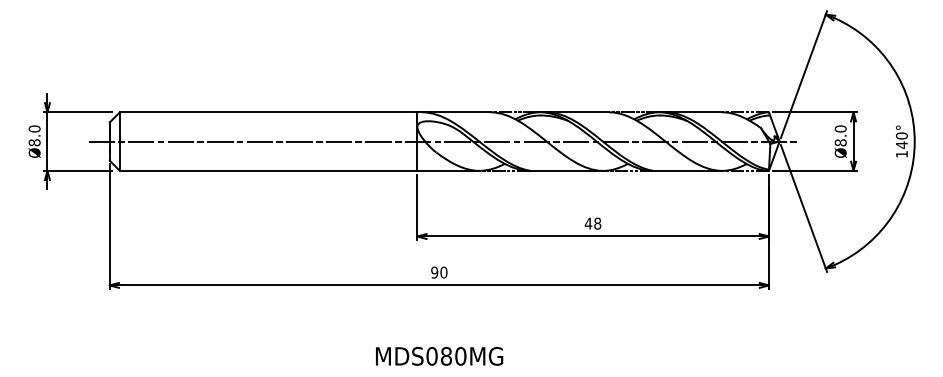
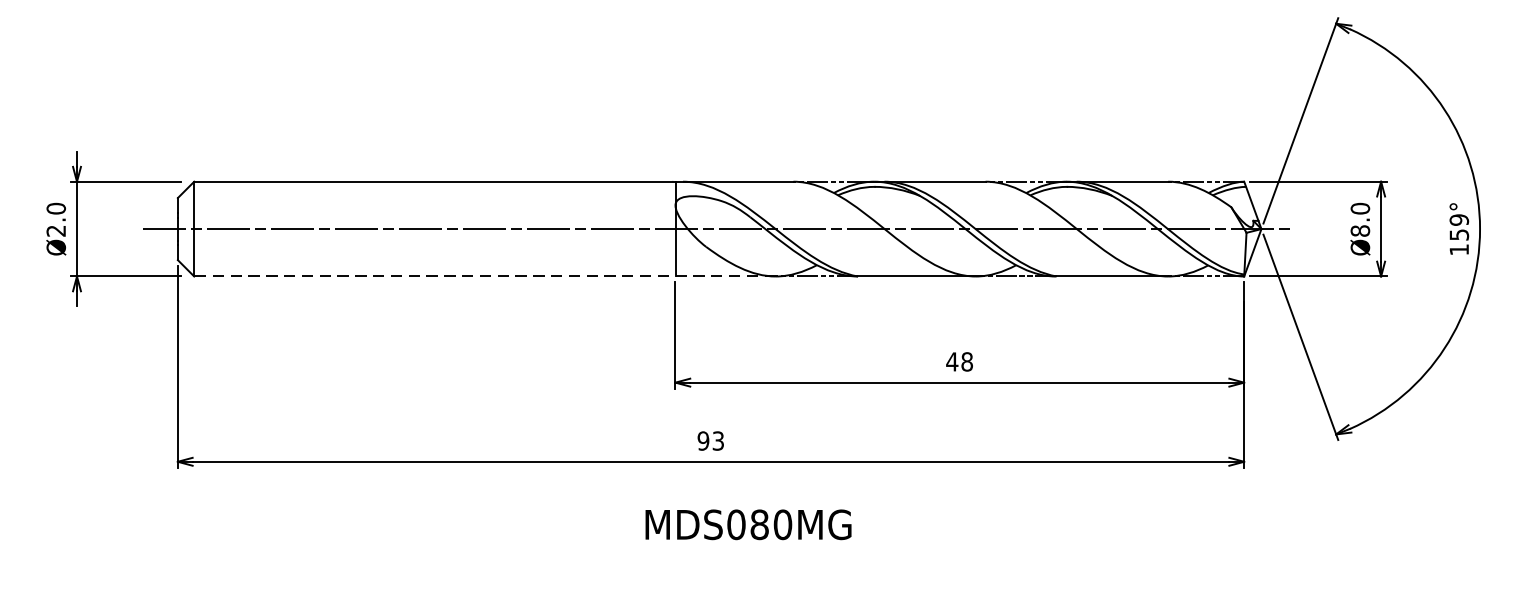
text: (901, 140) -> (1458, 227), 140° -> 159°
text: (34, 142) -> (56, 230), Ø8.0 -> Ø2.0
line: (299, 170) -> (484, 275), solid -> dashed
text: (443, 272) -> (717, 440), 90 -> 93
text: (439, 356) -> (748, 525), moved

